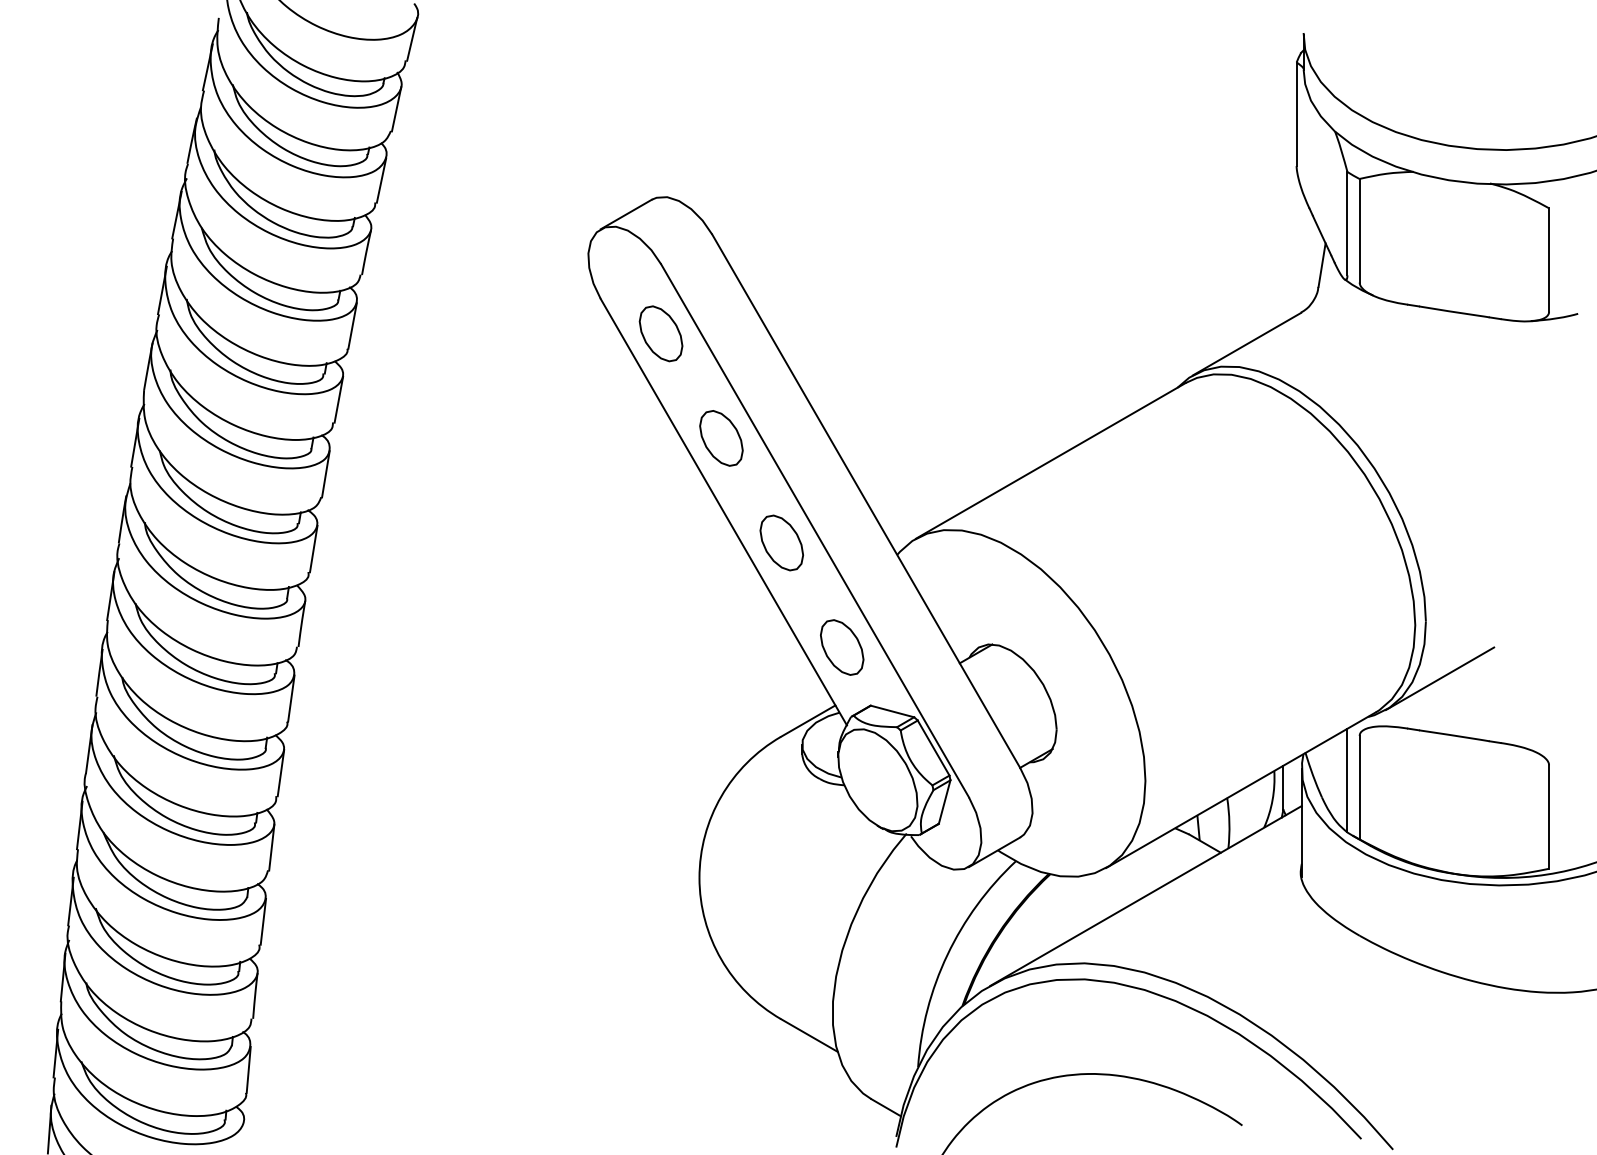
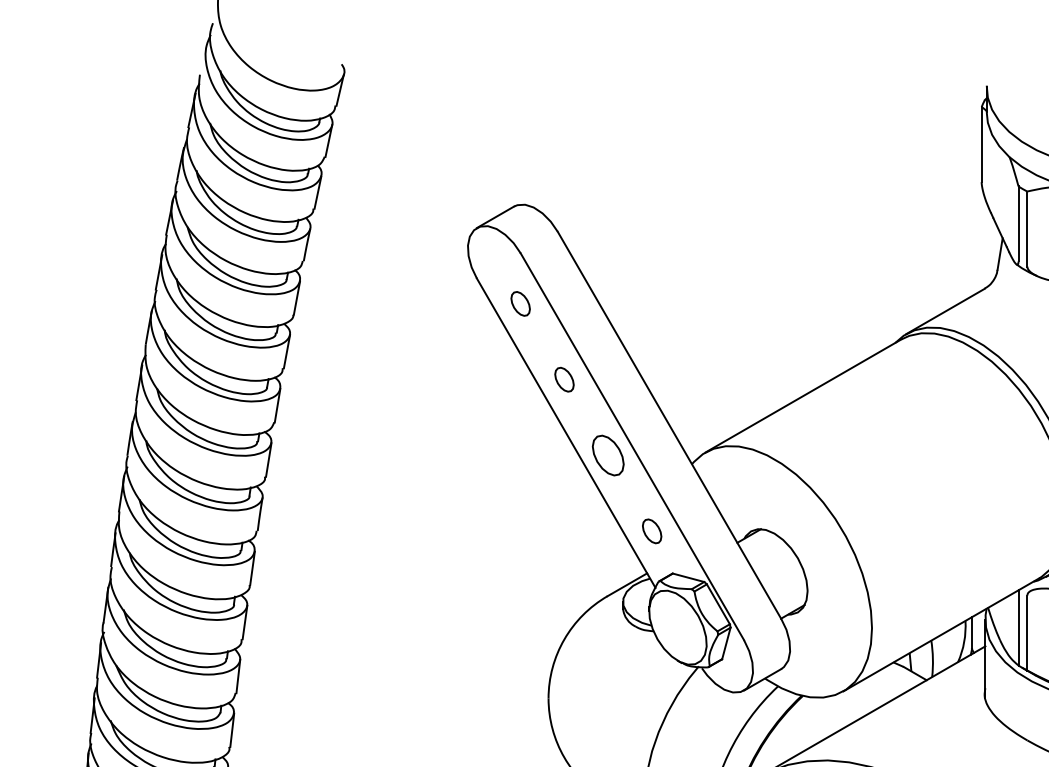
part: (660, 333) -> (520, 303), size x0.6
part: (721, 438) -> (564, 379), size x0.6
part: (842, 647) -> (652, 531), size x0.6

